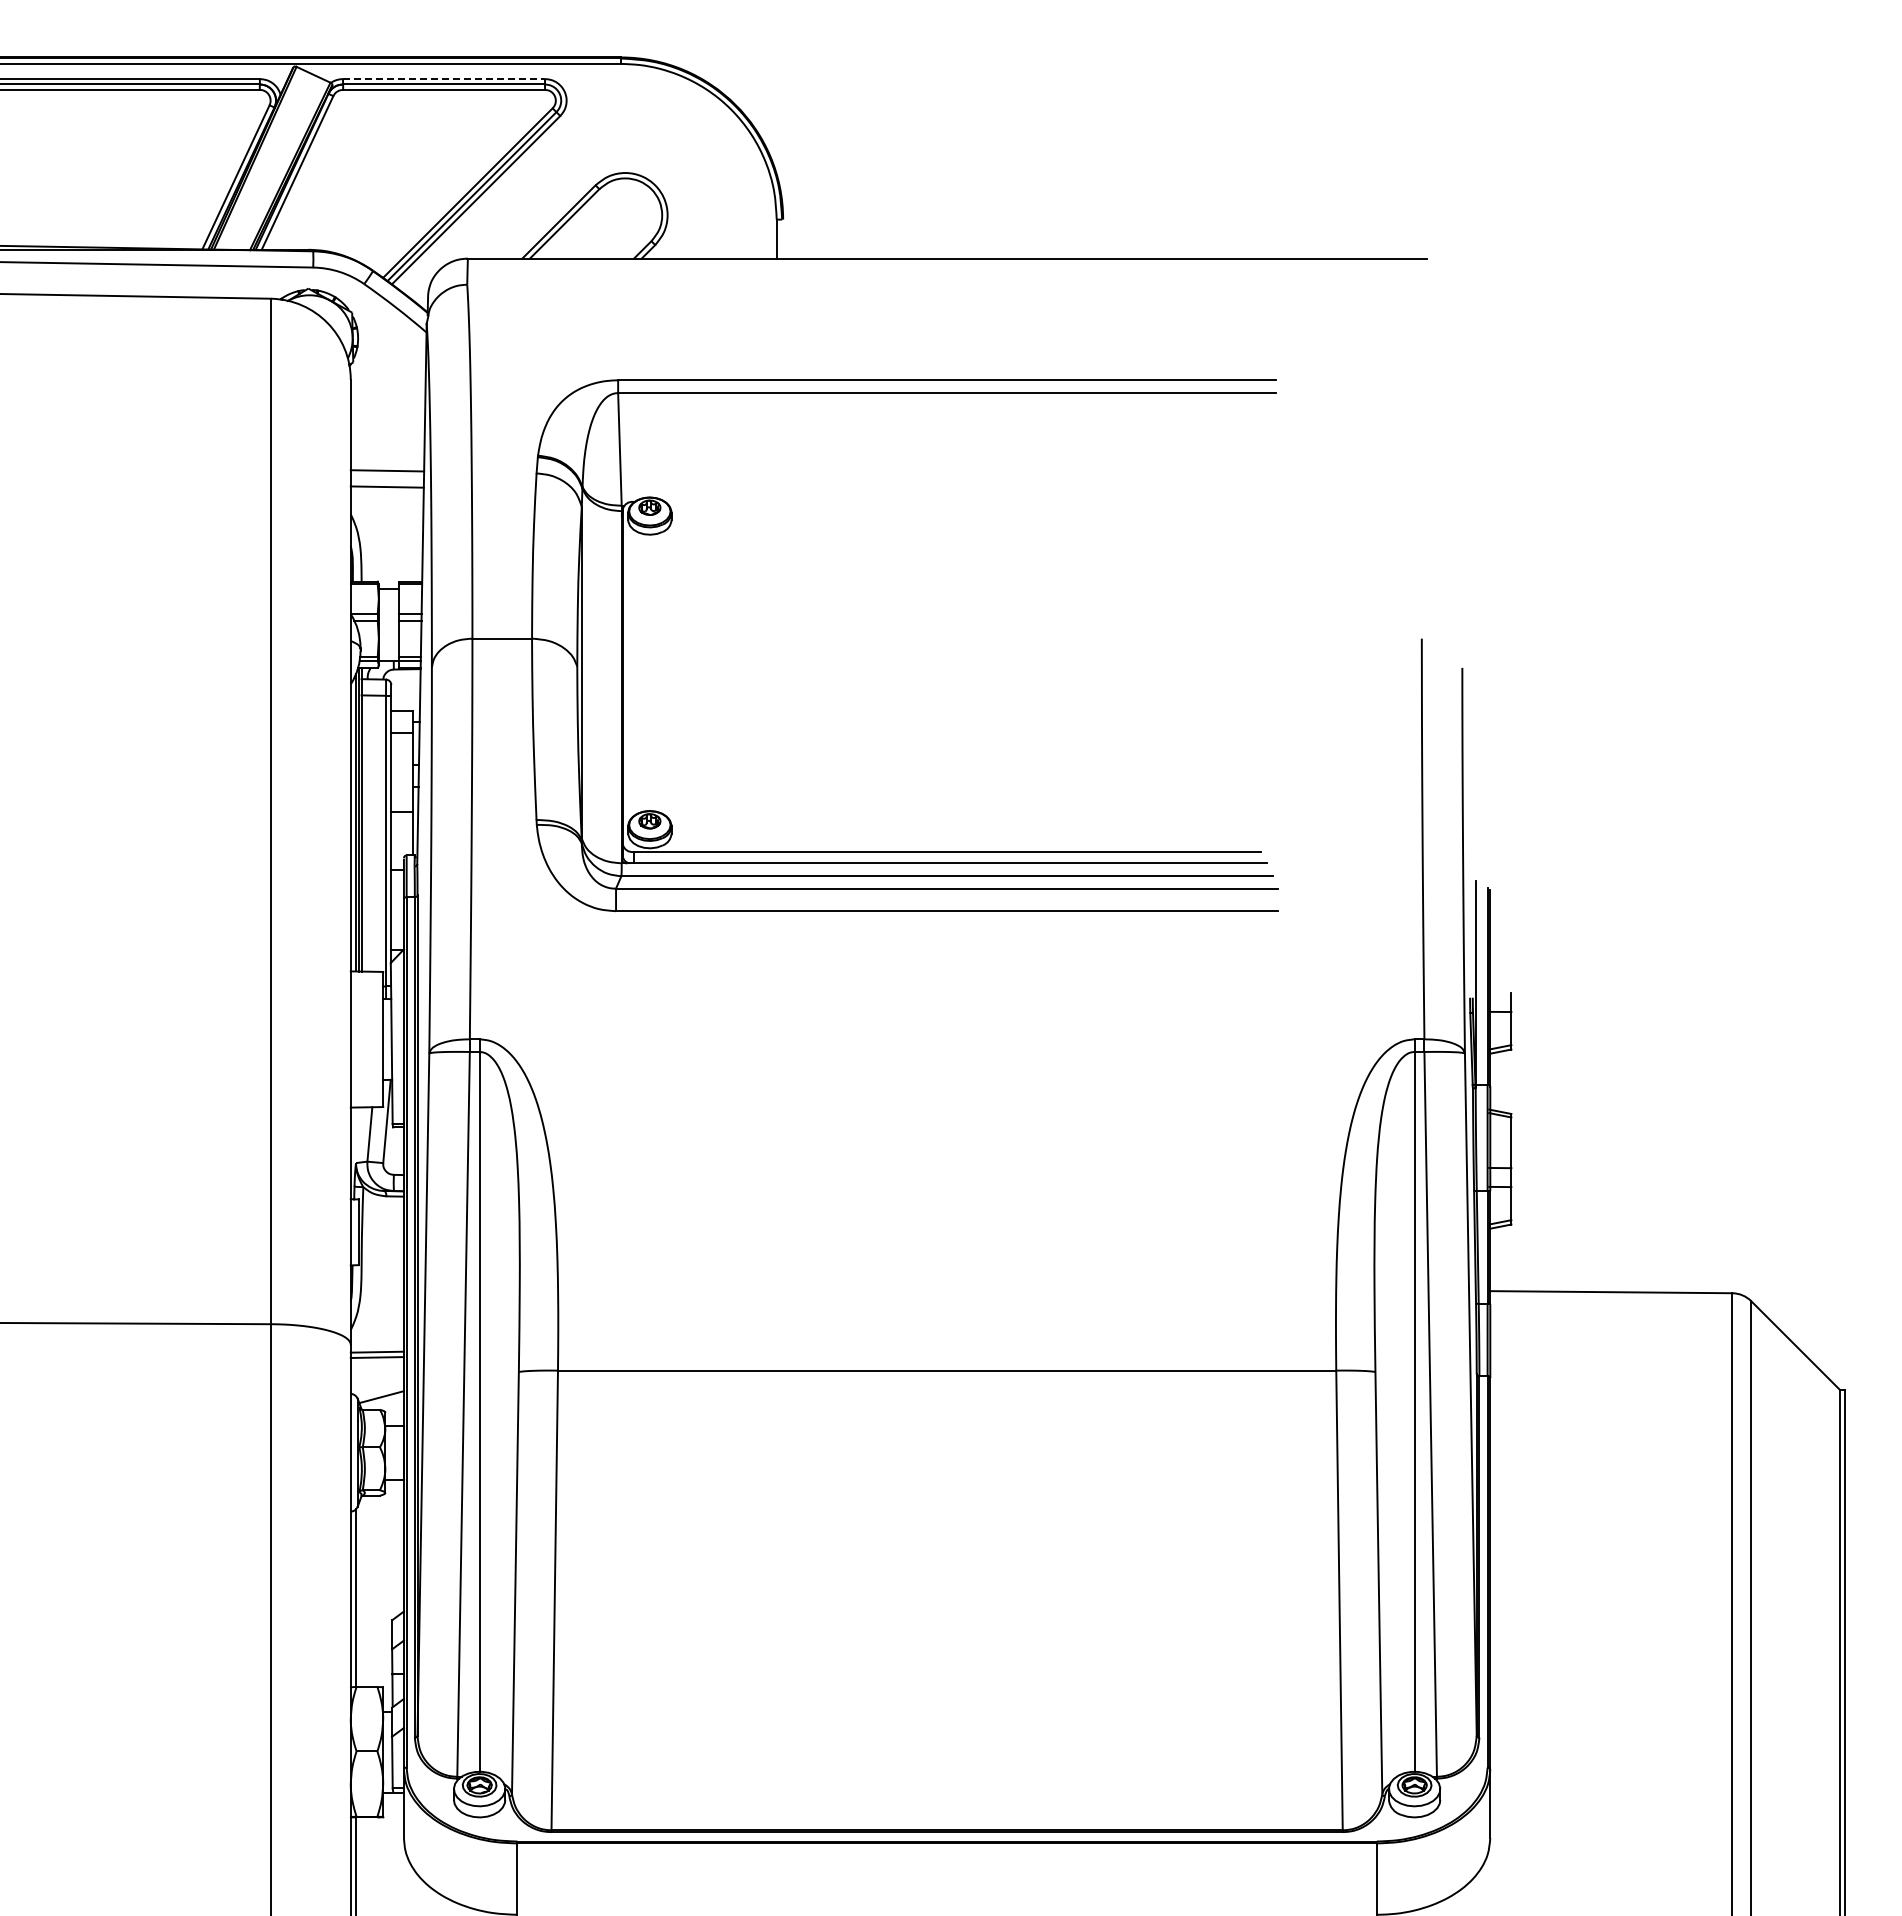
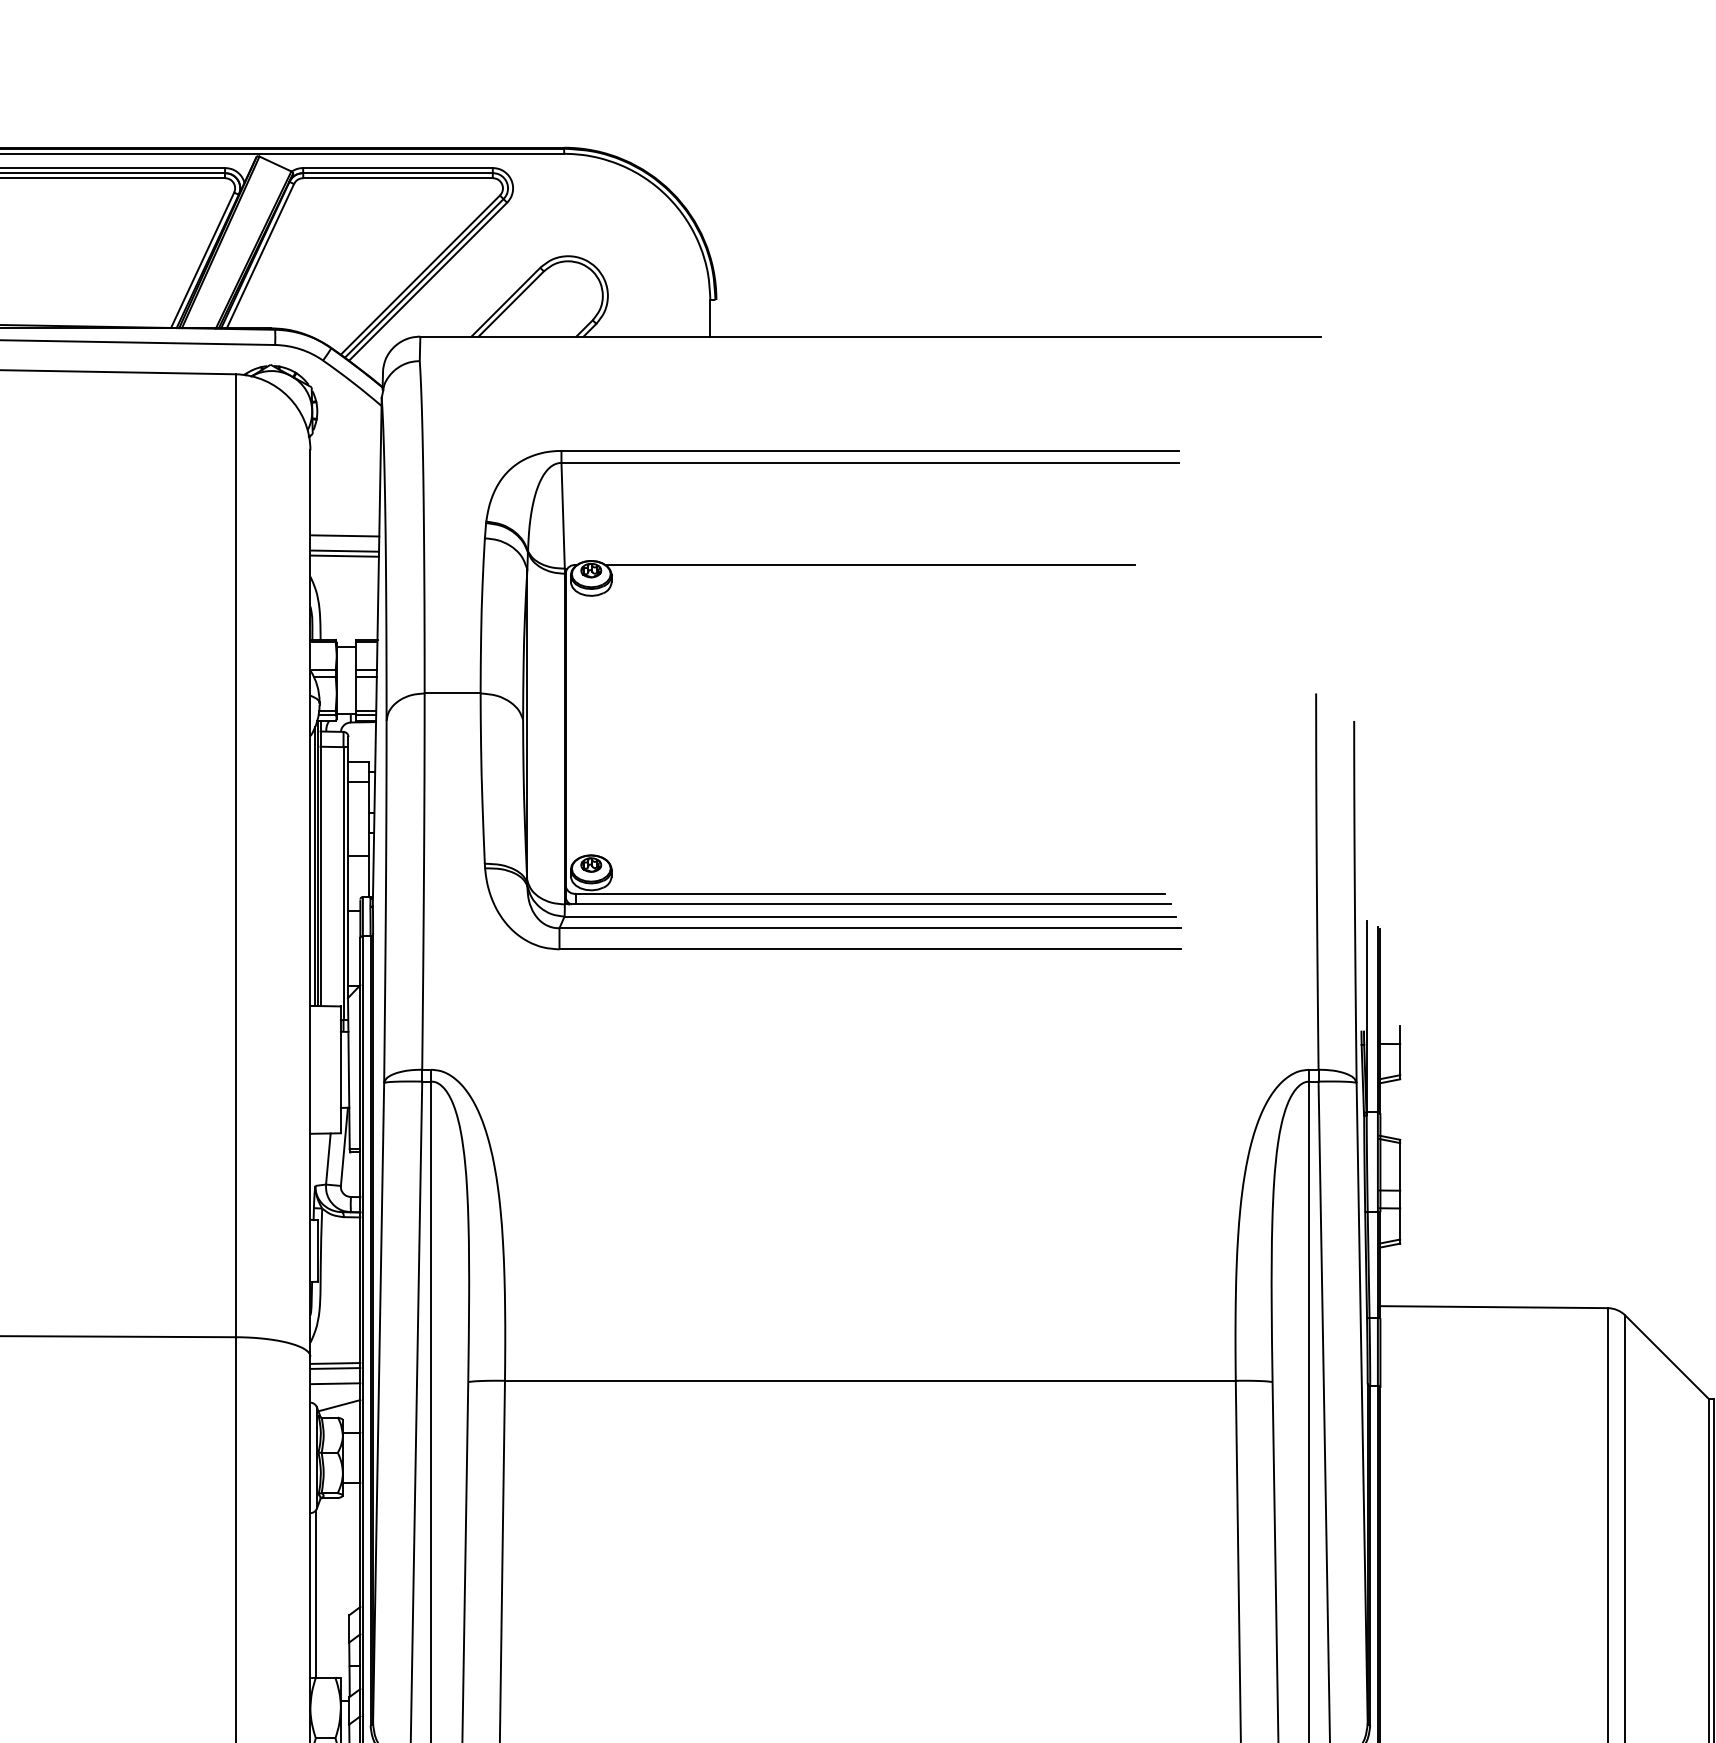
line: (444, 79) -> (398, 168), dashed -> solid
line: (386, 492) -> (343, 556), added
line: (946, 501) -> (869, 564), added
line: (376, 1373) -> (334, 1383), added

